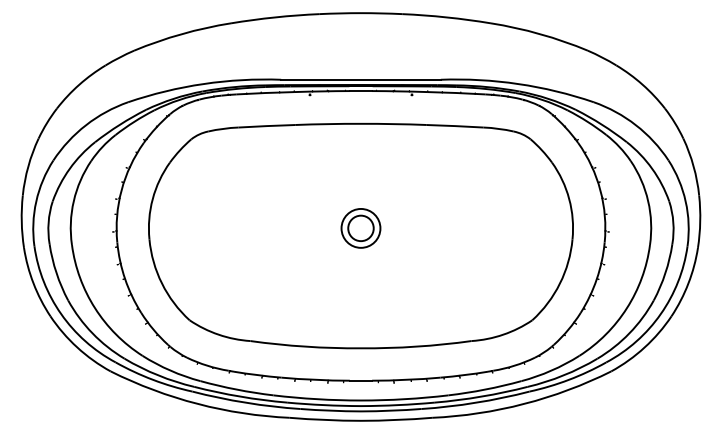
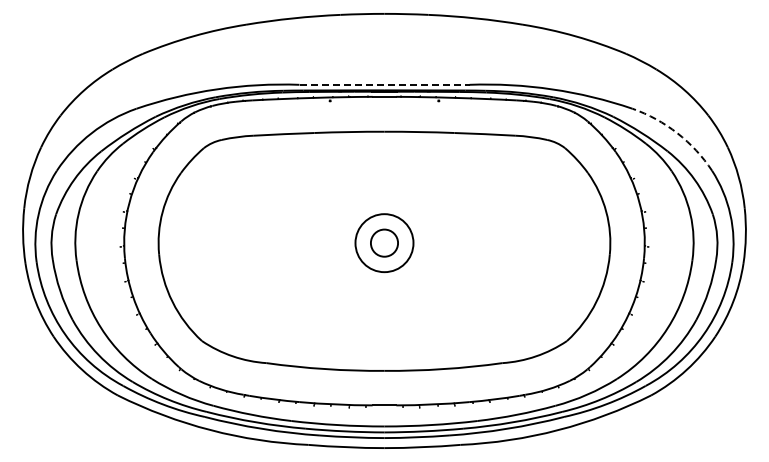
line: (361, 79) -> (385, 84), solid -> dashed
arc: (636, 125) -> (677, 133), solid -> dashed
circle: (361, 227) -> (384, 242), size x1.4

